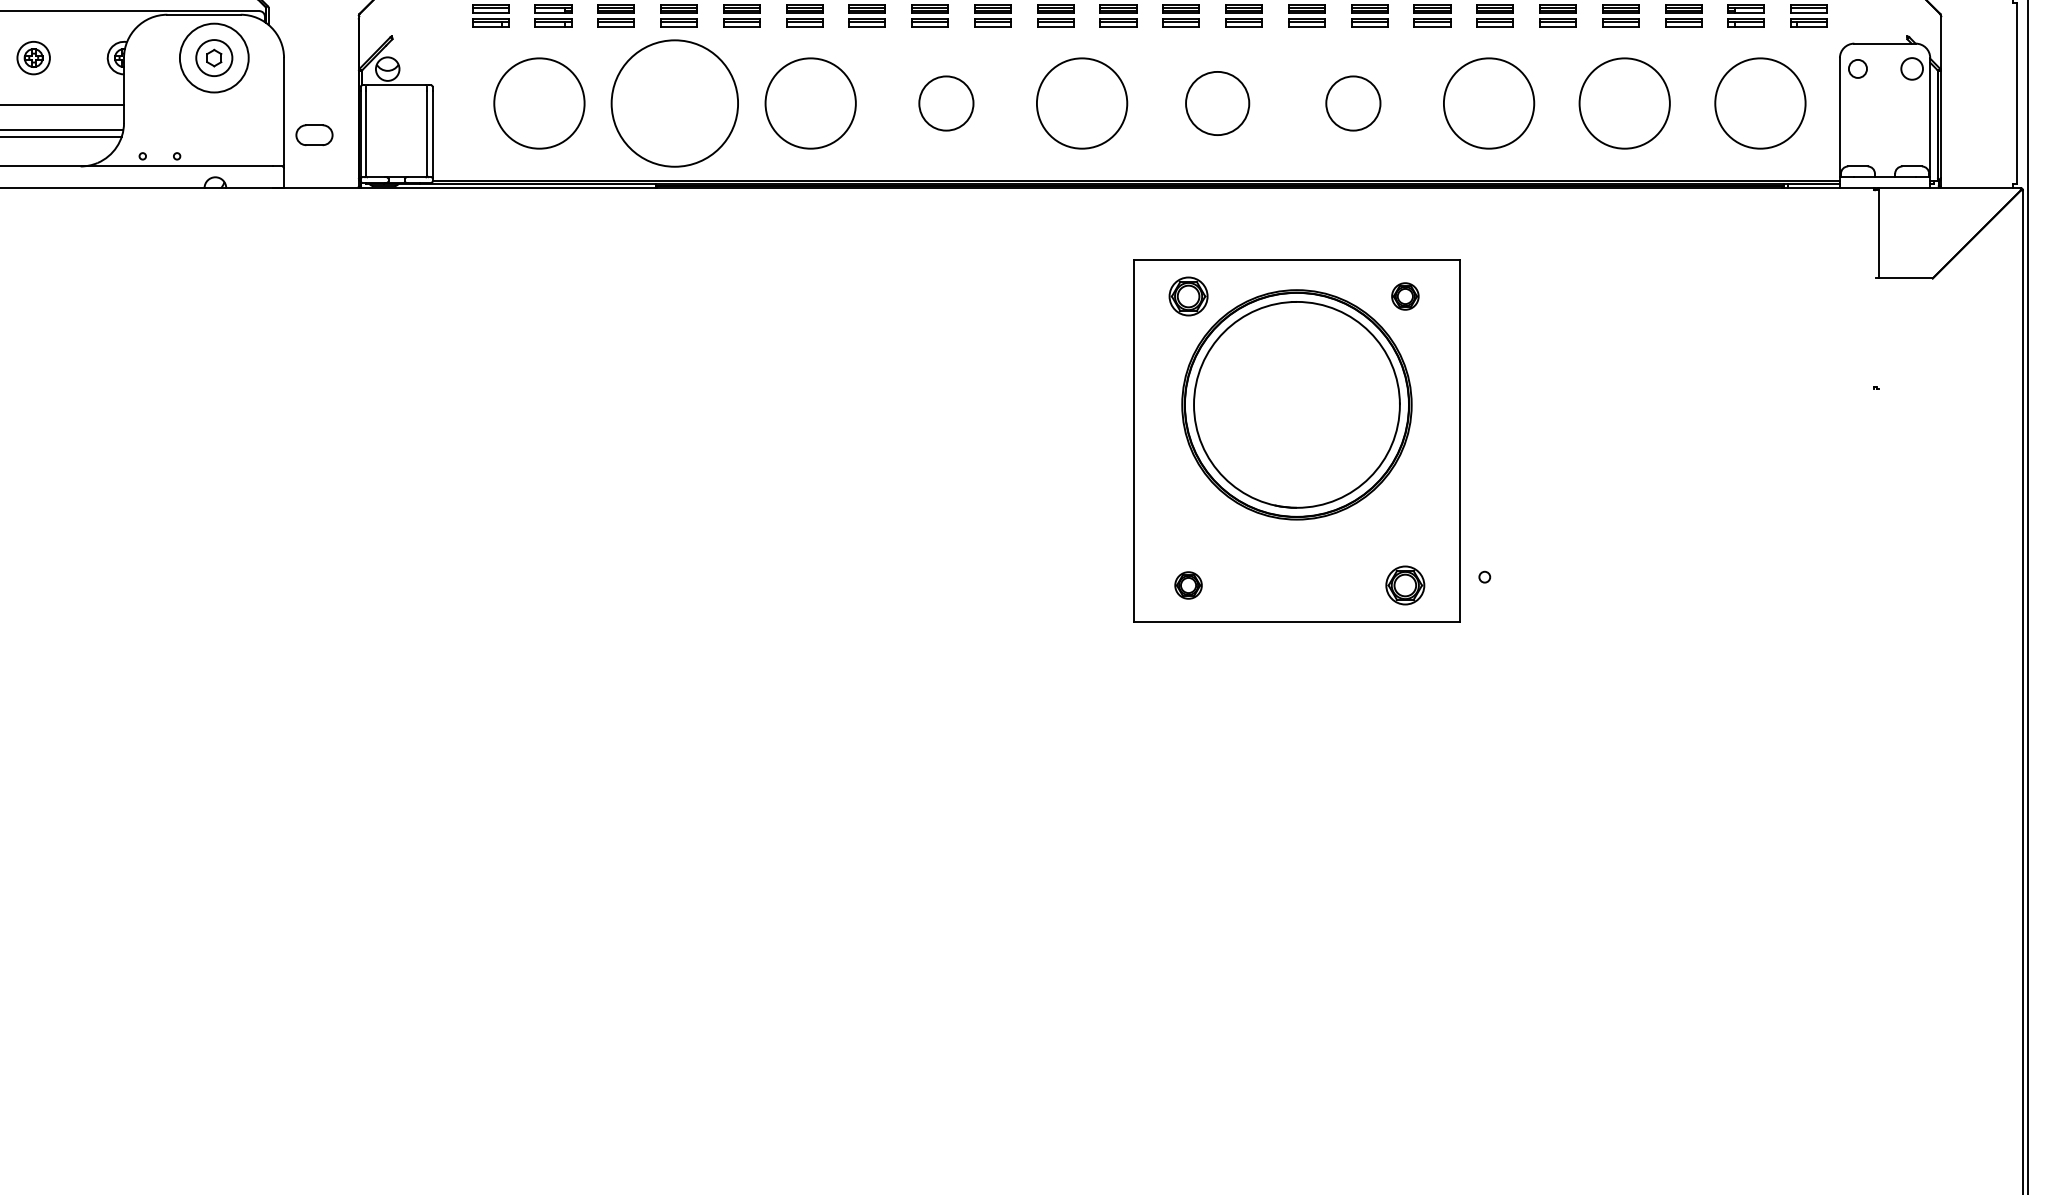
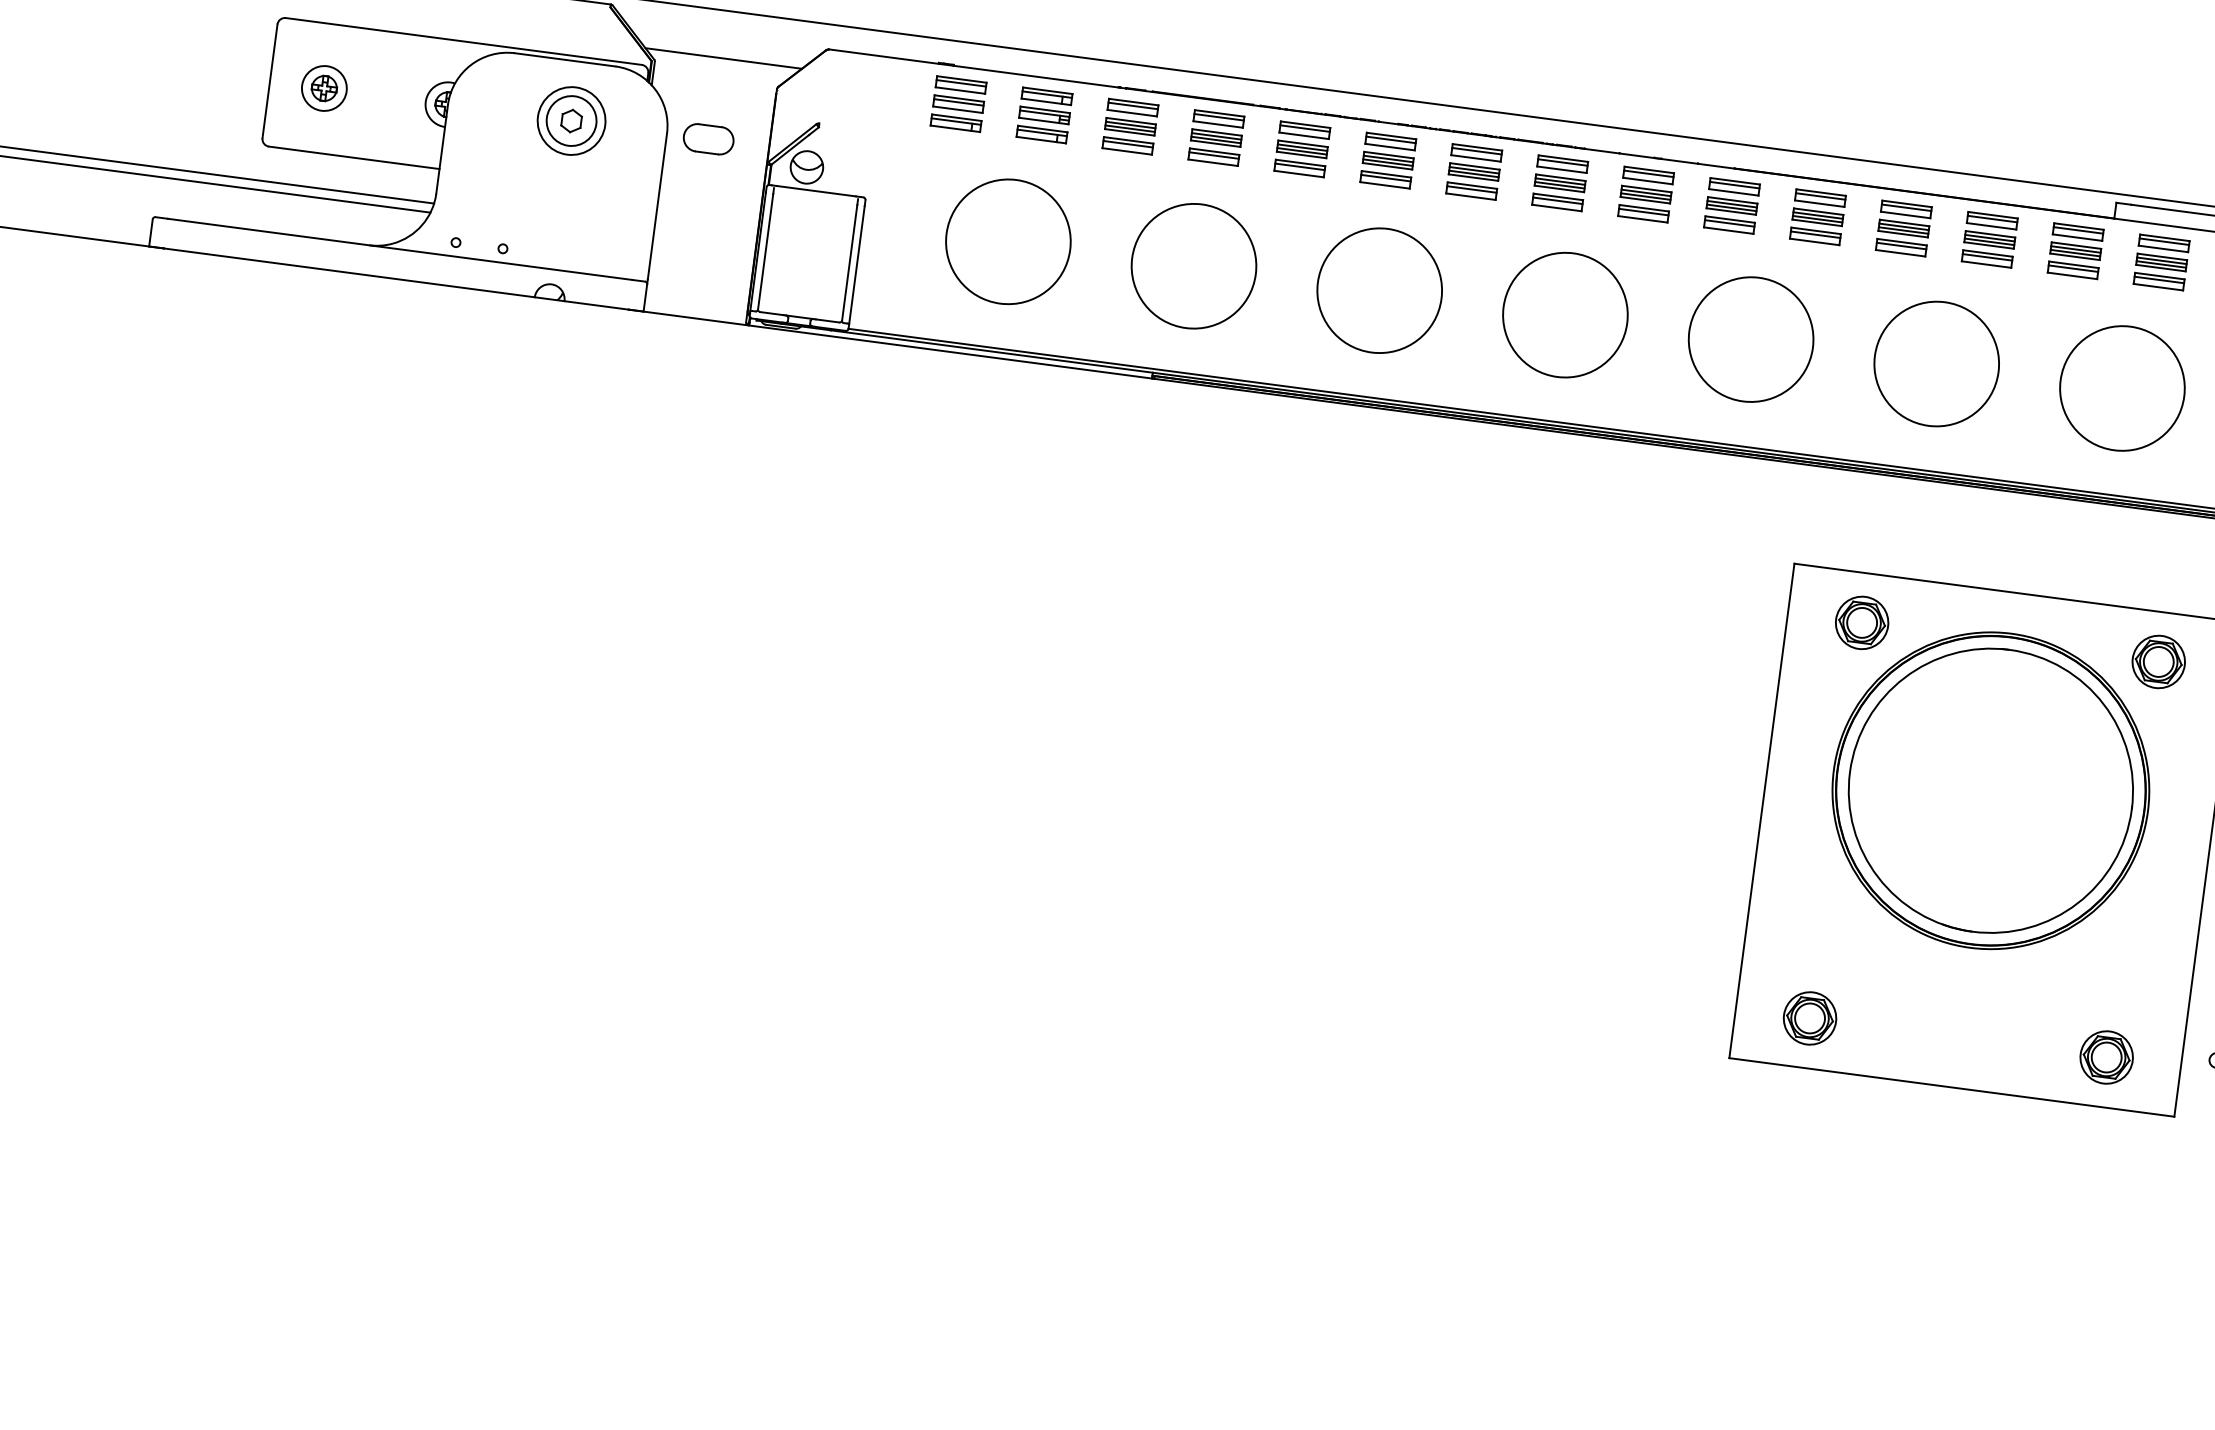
circle: (213, 57) -> (570, 120), size x0.71
circle: (675, 103) -> (1194, 266), size x0.71
circle: (946, 103) -> (1565, 315), size x1.67
circle: (1217, 103) -> (1936, 363), size x1.43
circle: (1353, 103) -> (2122, 388), size x1.67
part: (314, 135) -> (708, 139), moved
part: (1405, 296) -> (2158, 661), size x1.43
part: (1188, 585) -> (1809, 1018), size x1.43

